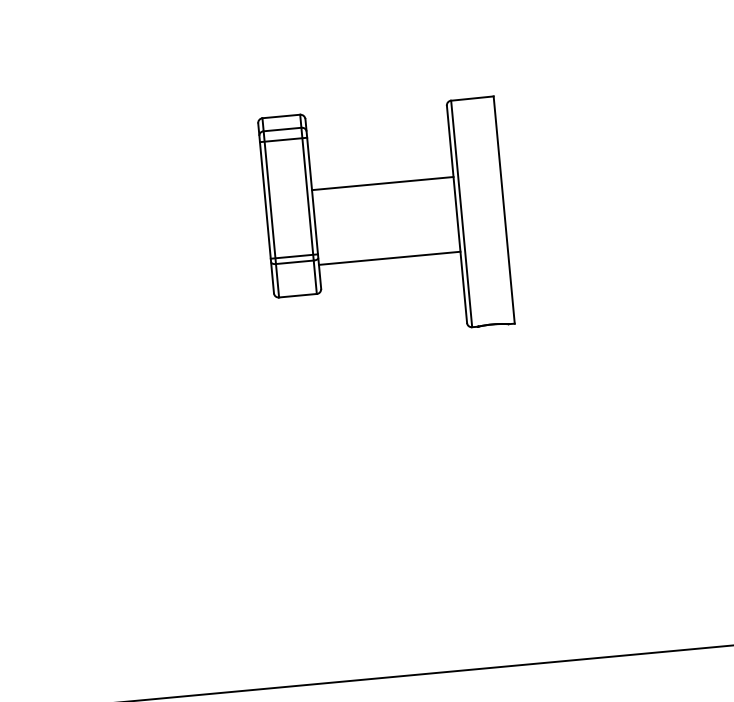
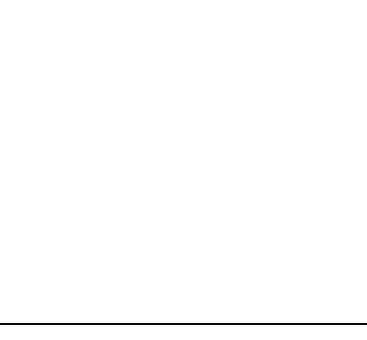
part: (386, 220) -> (189, 113), removed

